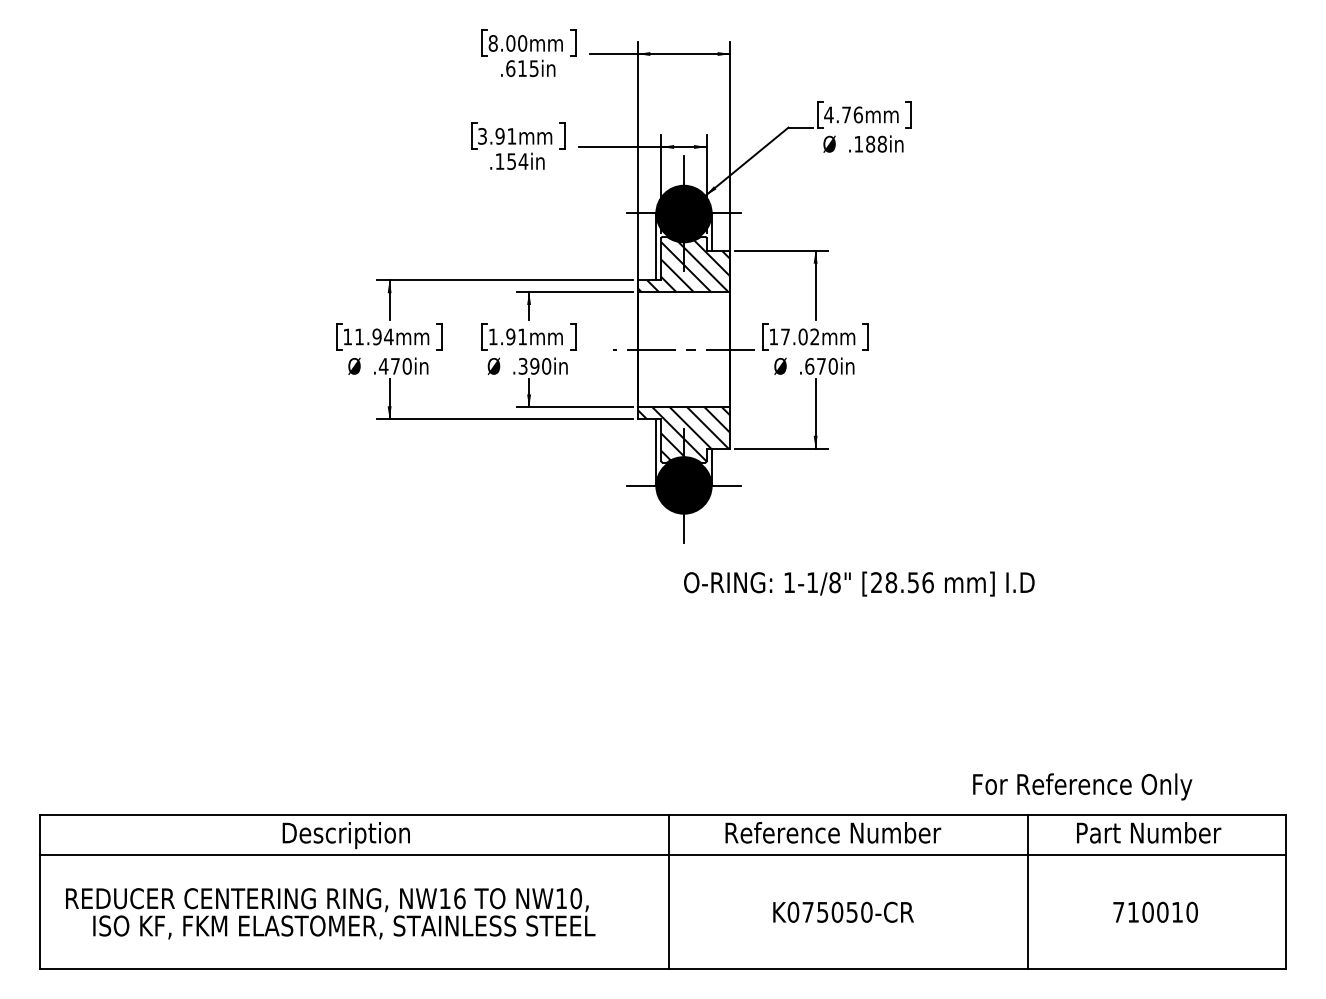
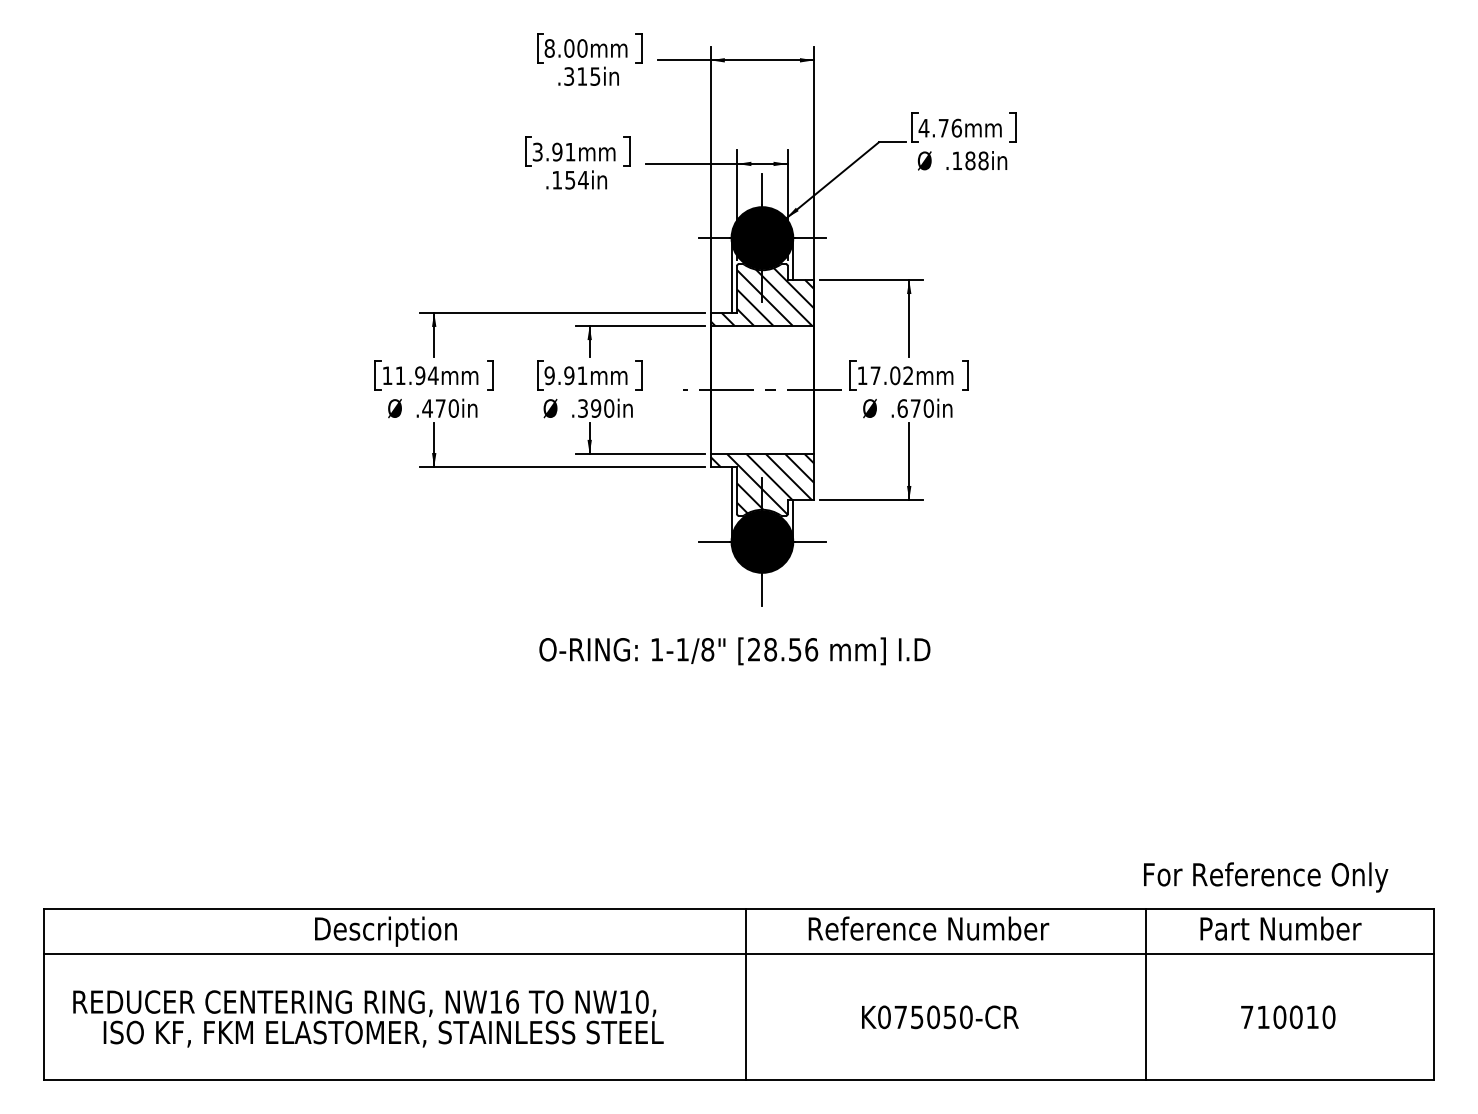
text: (510, 68) -> (568, 76), .615in -> .315in
text: (492, 336) -> (548, 375), 1.91mm -> 9.91mm
text: (859, 583) -> (735, 650), moved
text: (1082, 786) -> (1265, 877), moved

